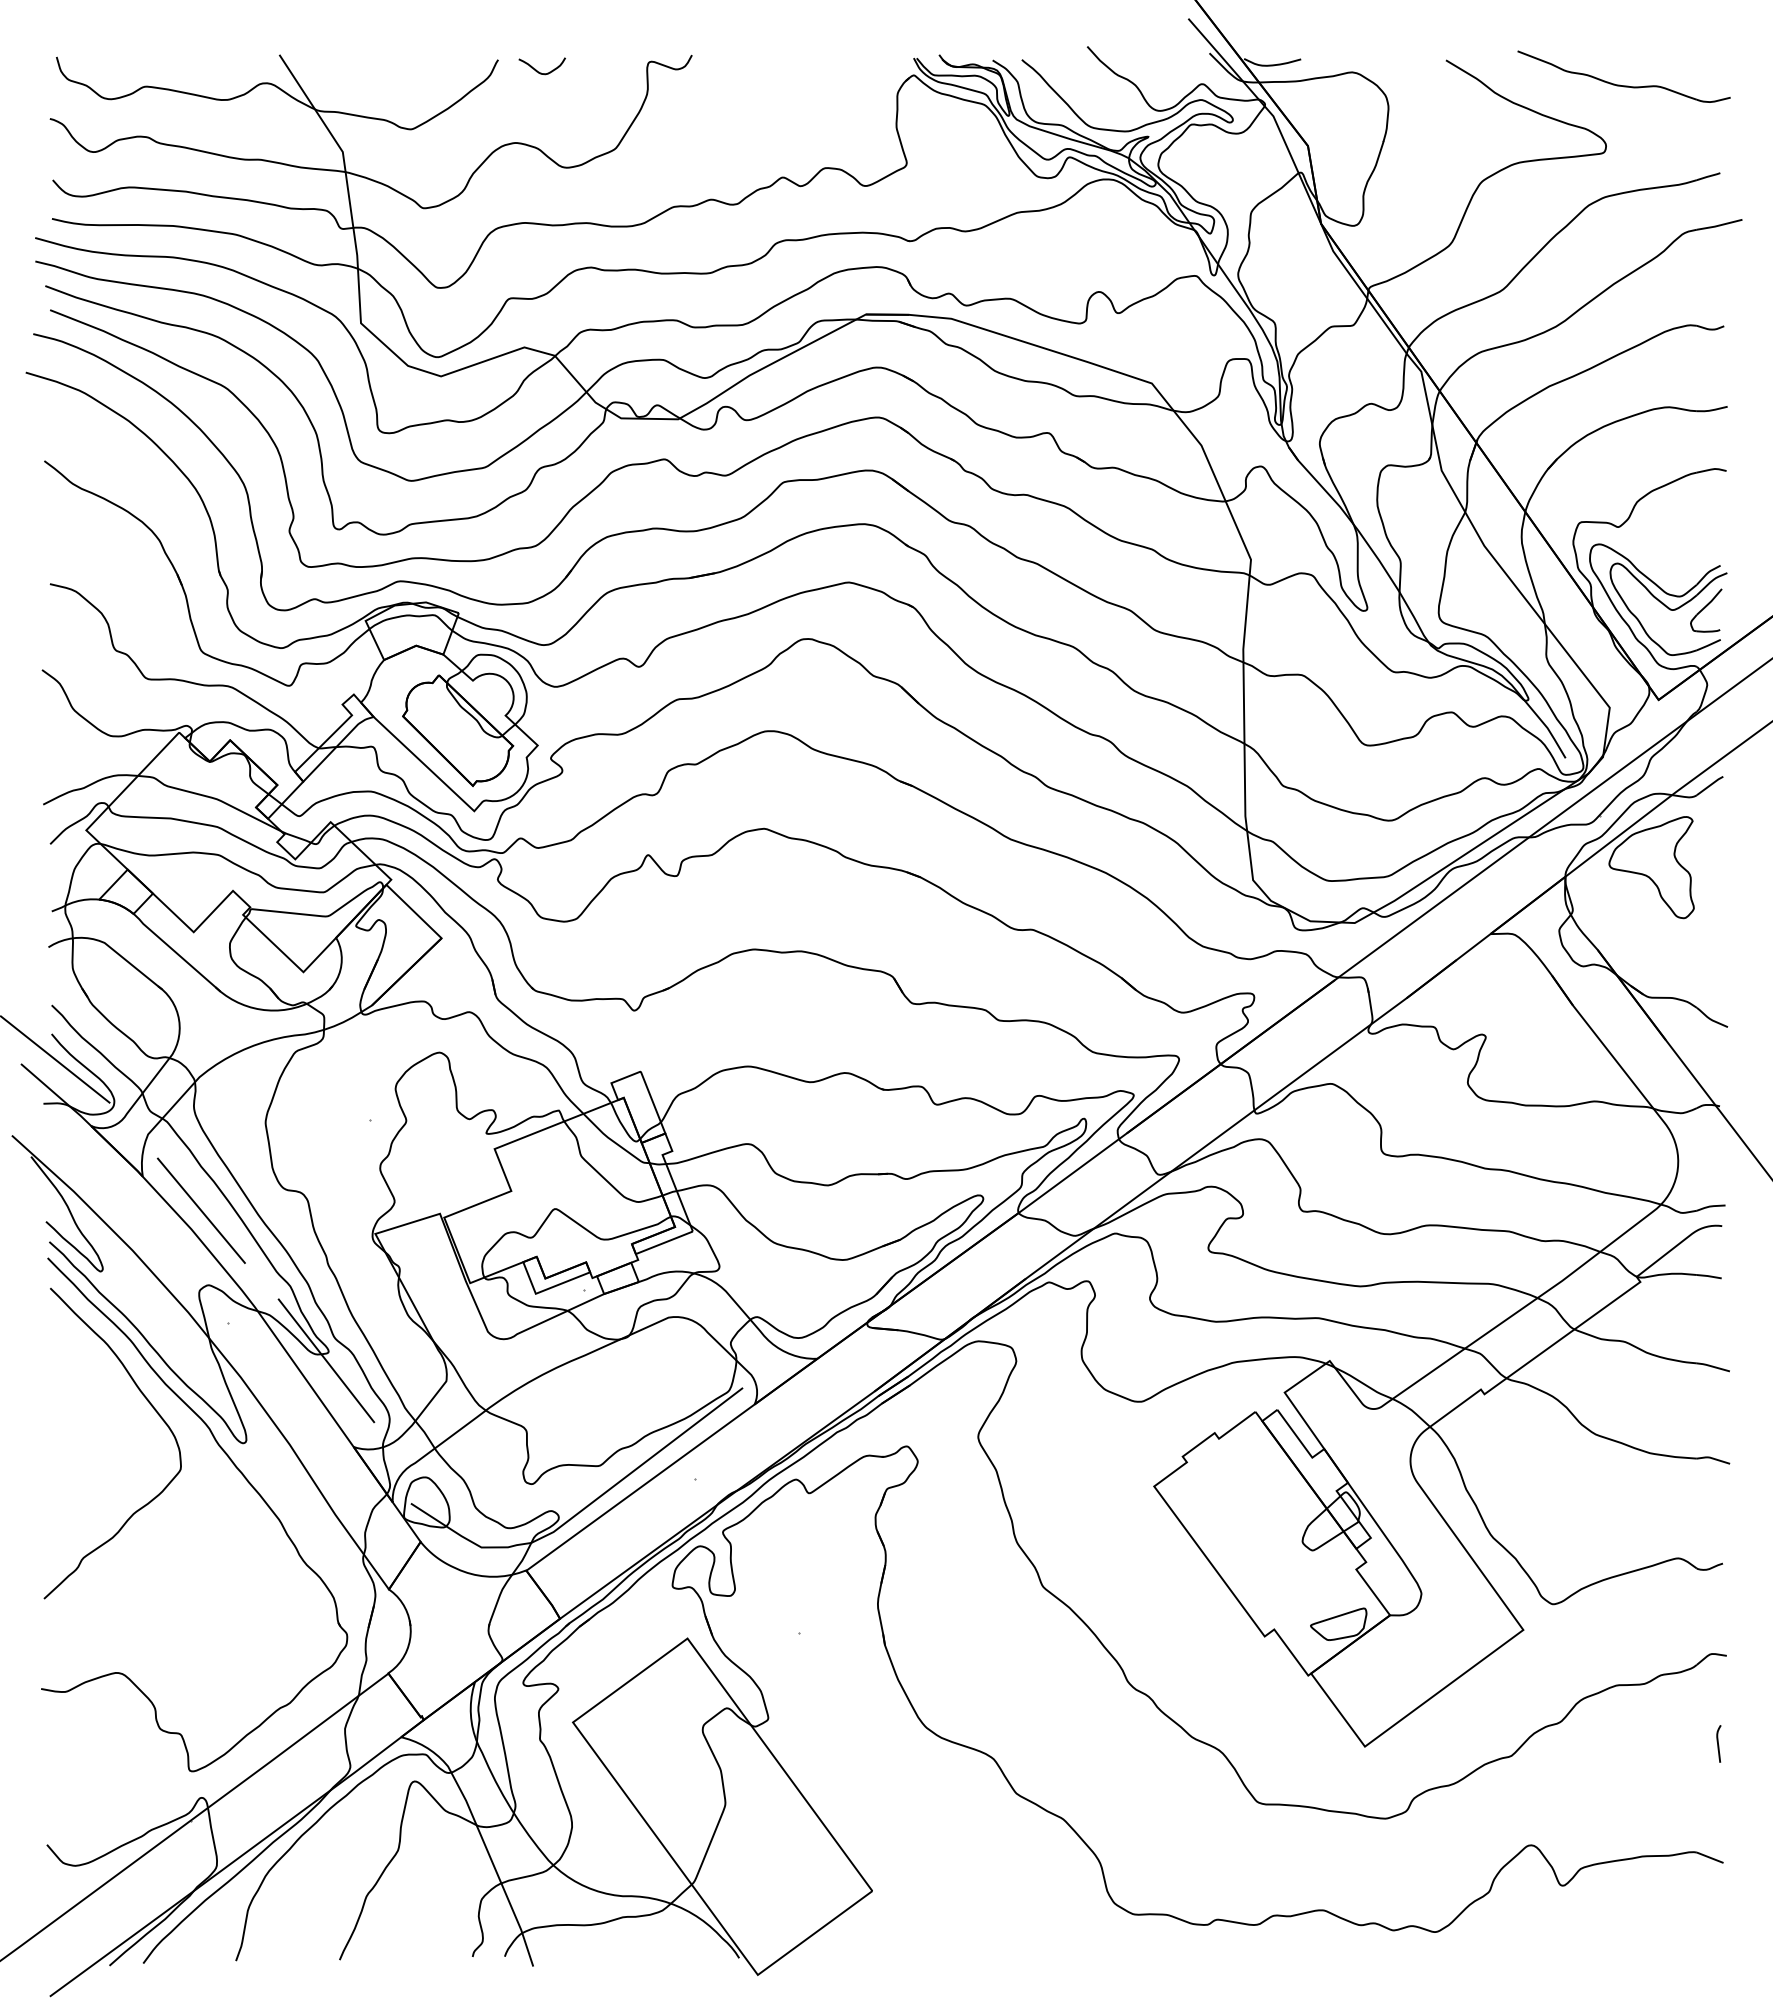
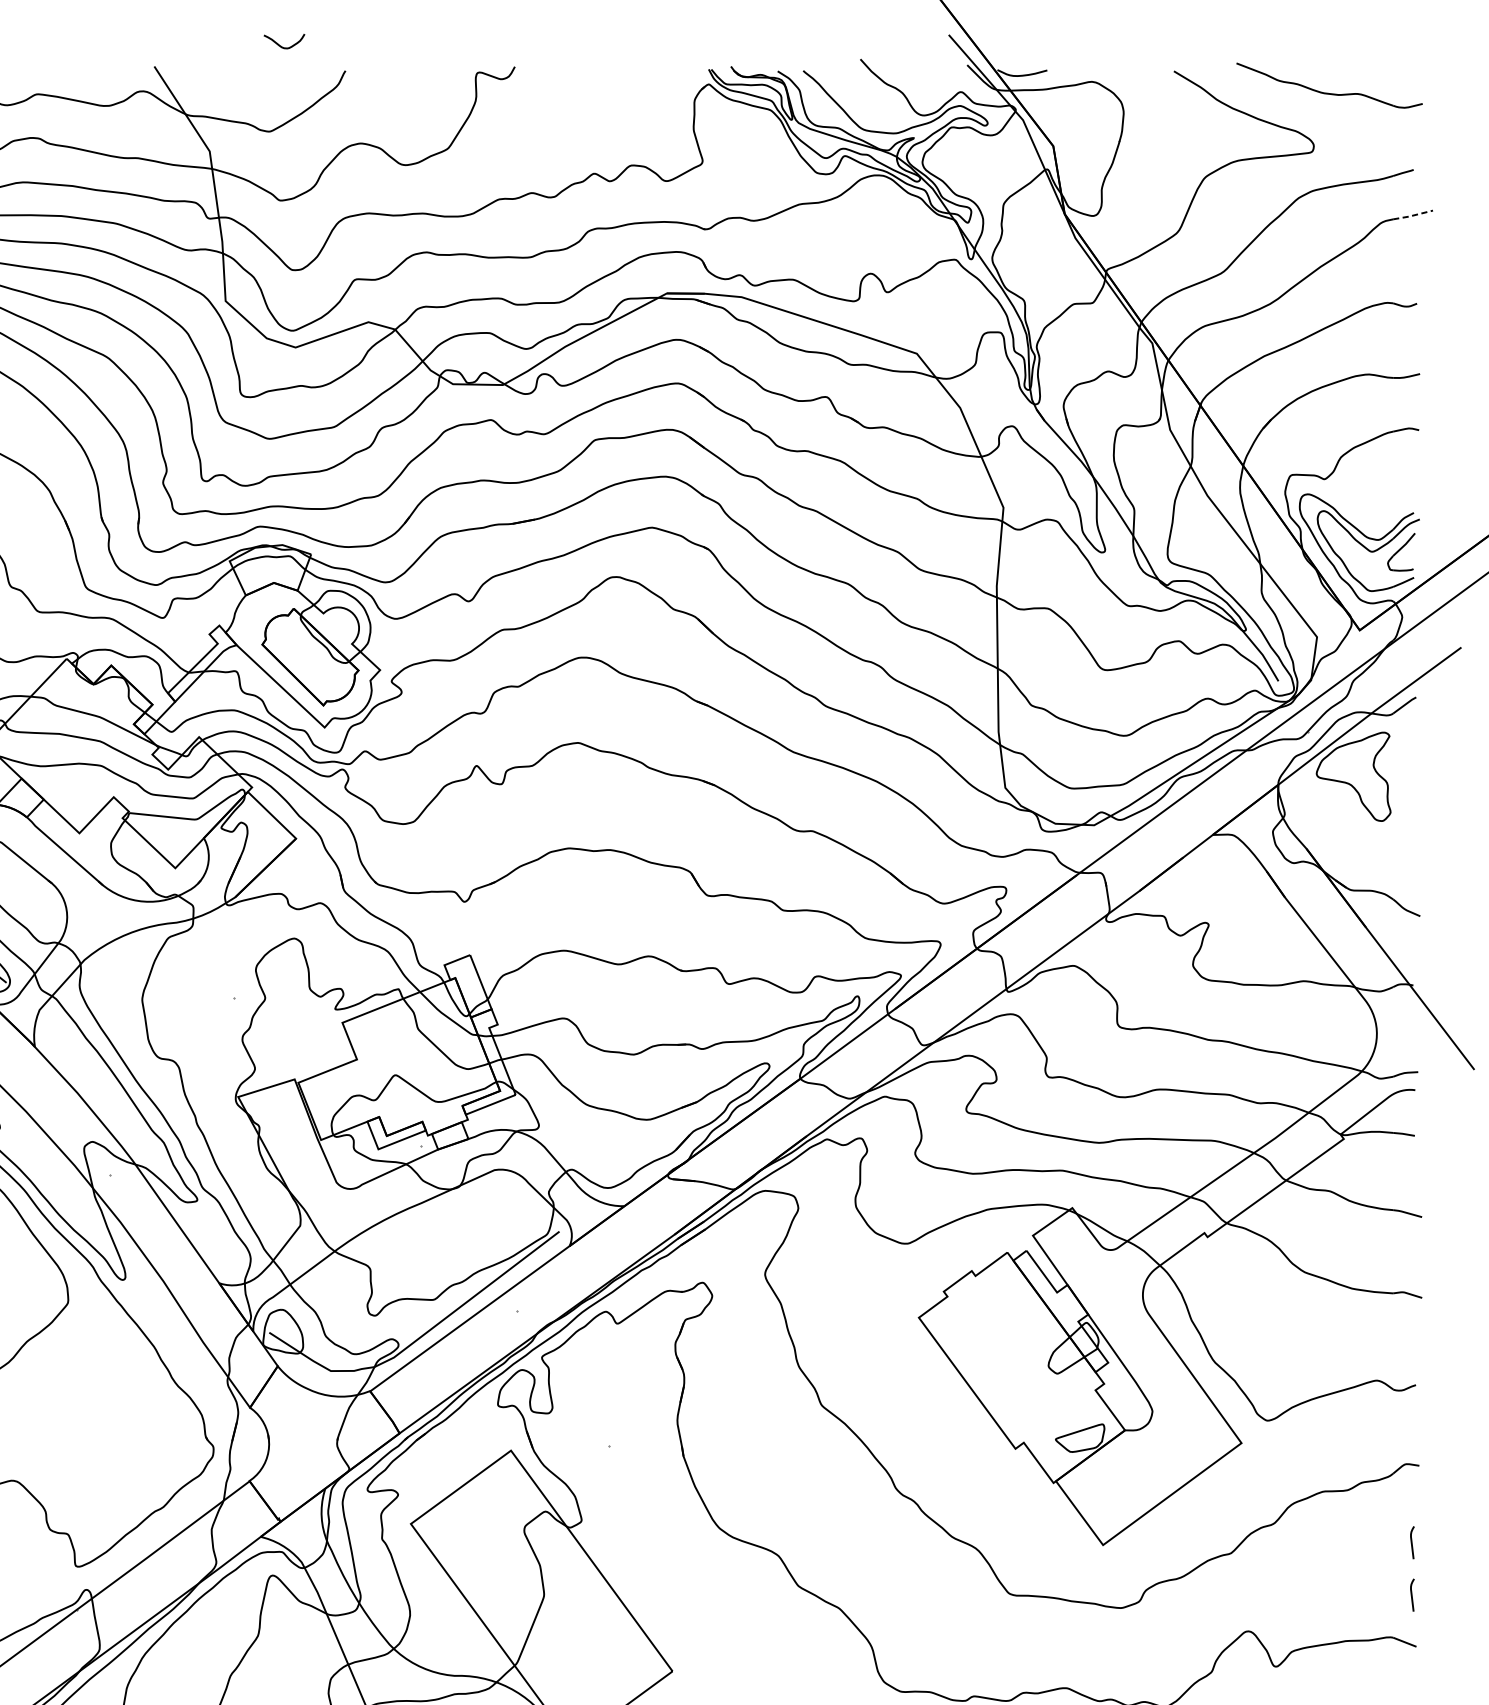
curve: (539, 71) -> (282, 46), moved
line: (1719, 225) -> (1412, 215), solid -> dashed
line: (200, 1210) -> (85, 1076), removed
line: (326, 1360) -> (195, 1207), removed
curve: (1718, 1803) -> (1412, 1594), added

